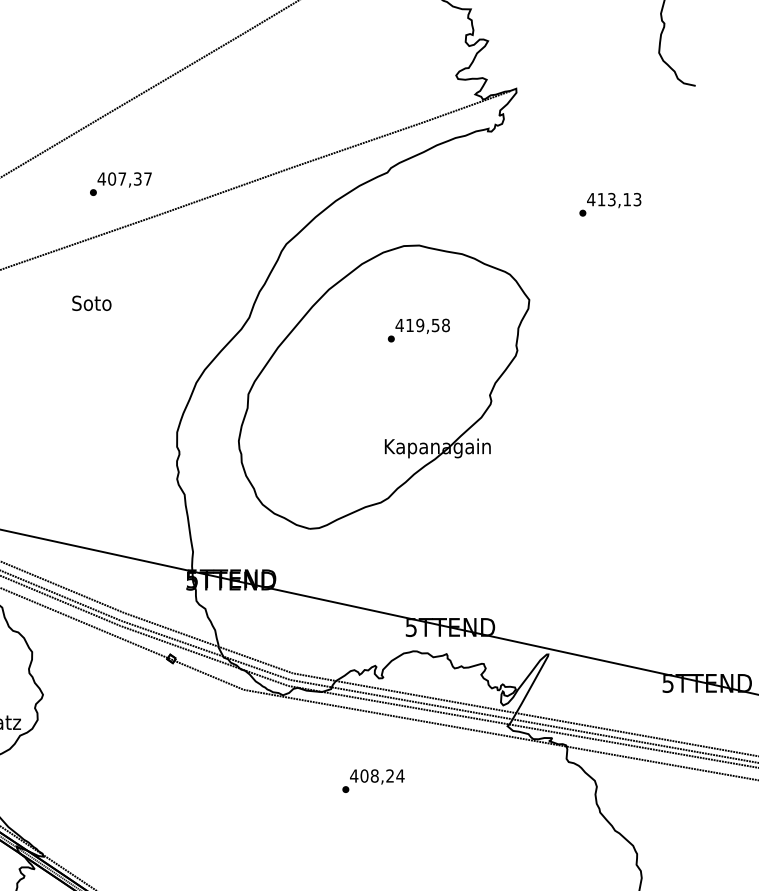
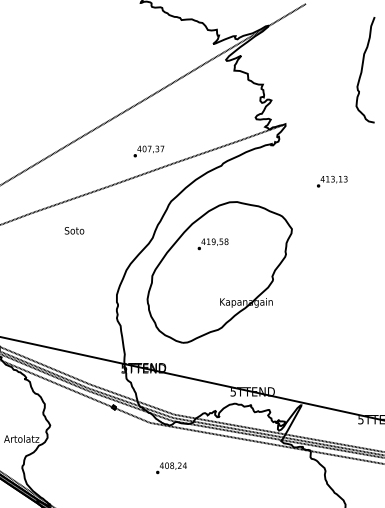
text: (119, 184) -> (148, 151), moved
text: (417, 330) -> (212, 244), moved
text: (373, 781) -> (171, 468), moved

